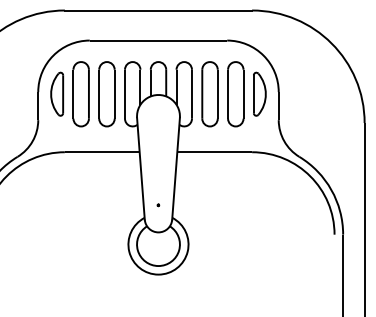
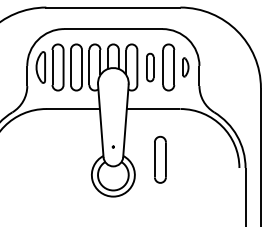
part: (259, 93) -> (185, 66), size x0.6
part: (209, 94) -> (149, 67), size x0.6
part: (223, 223) -> (159, 160), added

